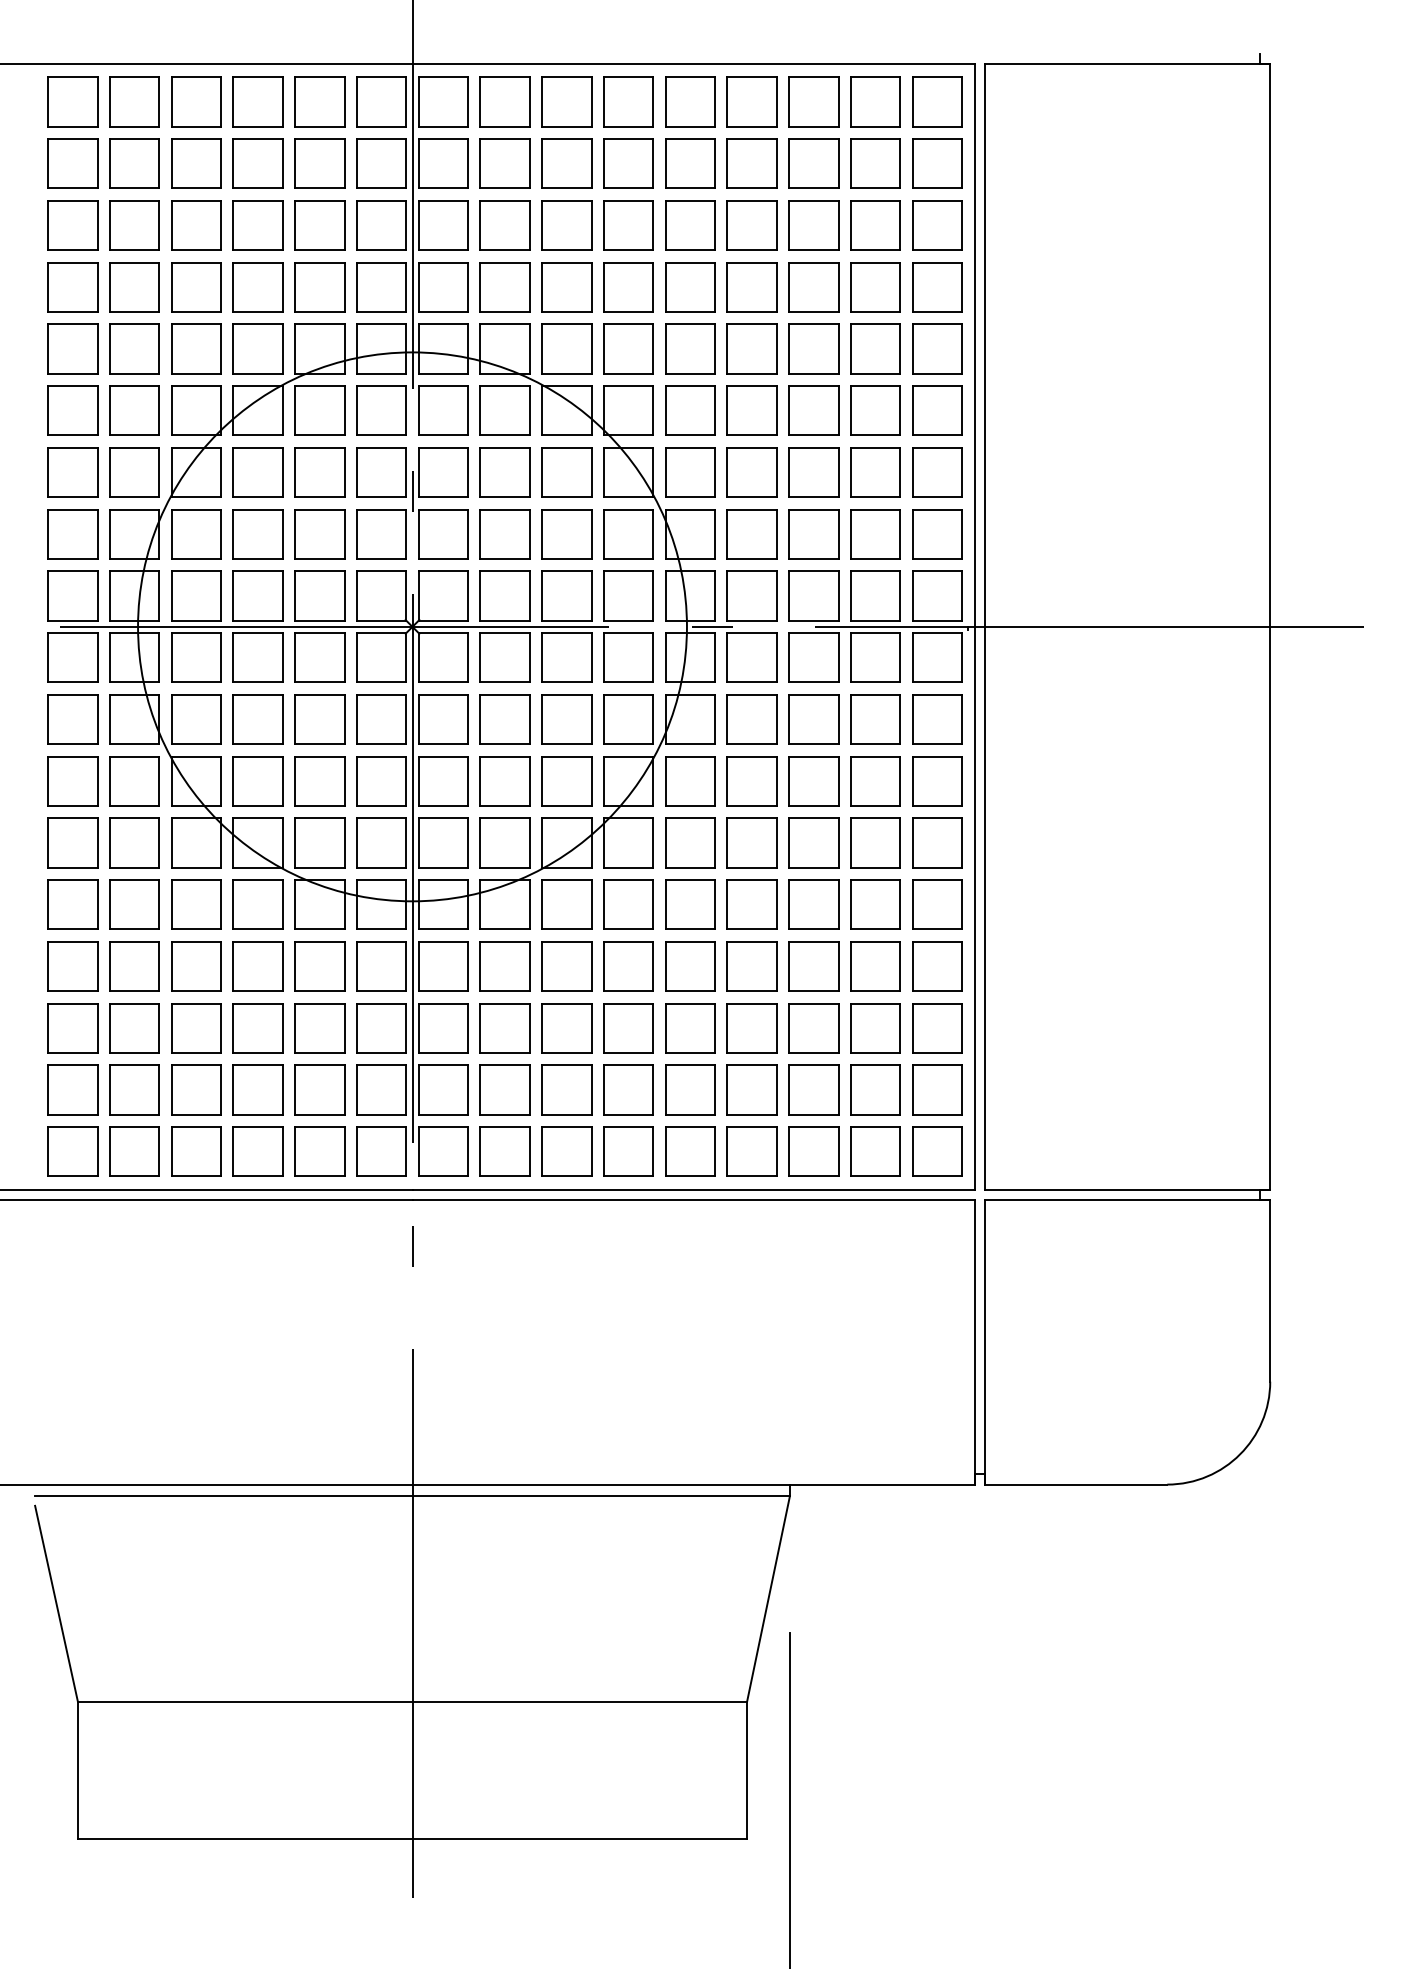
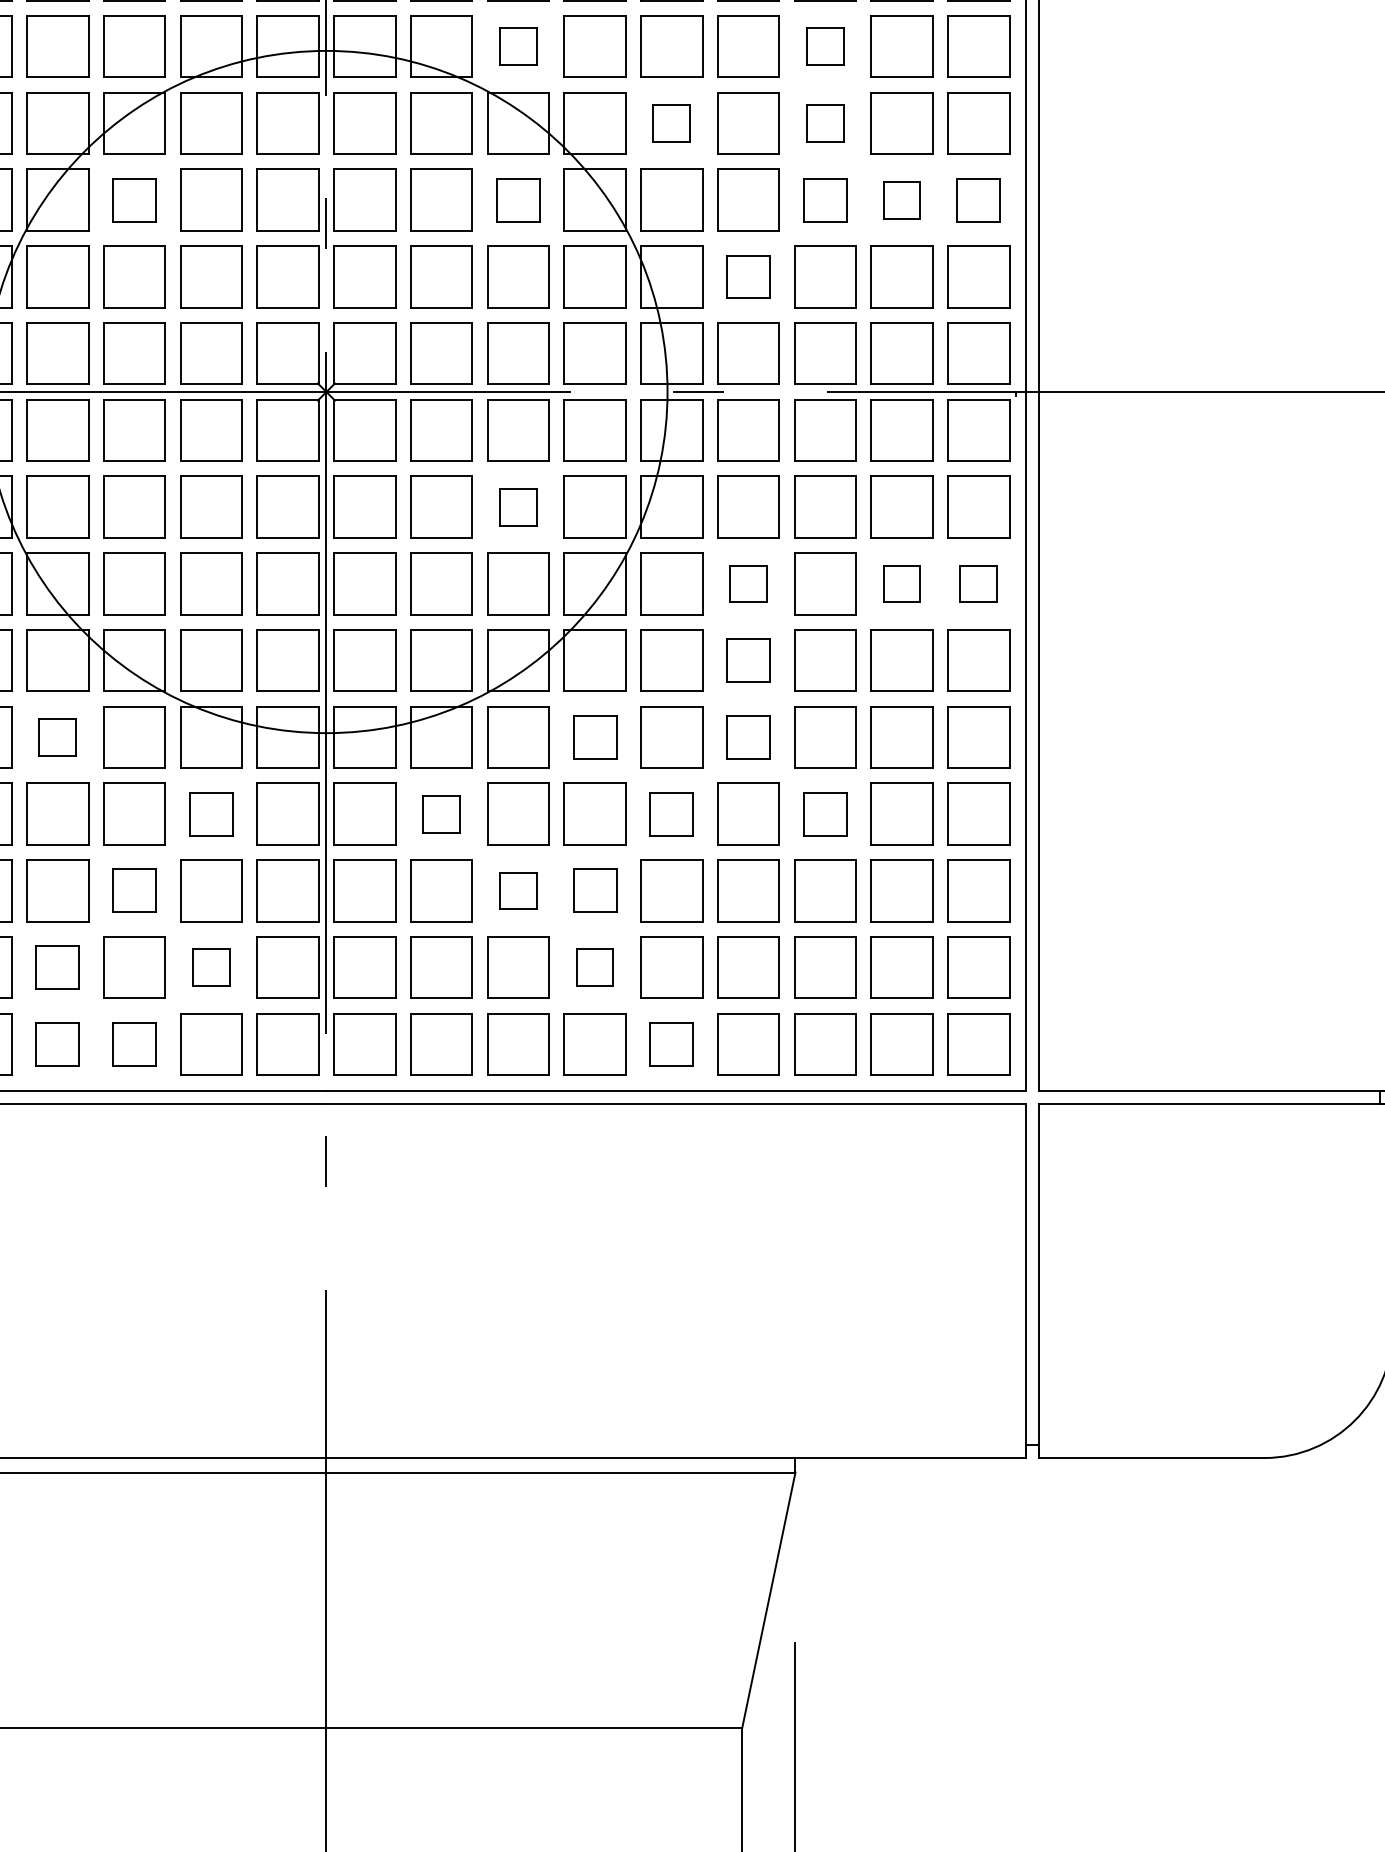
part: (566, 348) -> (517, 46), size x0.6
part: (813, 348) -> (824, 46), size x0.6
part: (690, 410) -> (671, 123), size x0.6
part: (813, 410) -> (824, 123), size x0.6
part: (257, 472) -> (133, 200), size x0.7
part: (566, 472) -> (517, 200), size x0.7
part: (813, 472) -> (824, 200), size x0.7
part: (875, 472) -> (901, 200), size x0.6
part: (937, 472) -> (978, 200), size x0.7
part: (751, 534) -> (747, 277), size x0.7
part: (566, 719) -> (517, 507), size x0.6
part: (751, 781) -> (747, 584), size x0.6
part: (875, 781) -> (901, 584), size x0.6
part: (937, 781) -> (978, 584), size x0.6
part: (751, 842) -> (747, 660), size x0.7
part: (196, 904) -> (57, 737), size x0.6
part: (628, 904) -> (594, 737), size x0.7
part: (751, 904) -> (747, 737), size x0.7
part: (319, 966) -> (210, 814), size x0.7
part: (504, 966) -> (440, 814), size x0.6
part: (690, 966) -> (671, 814), size x0.7
part: (813, 966) -> (824, 814), size x0.7
part: (257, 1028) -> (133, 891), size x0.7
part: (566, 1028) -> (517, 891), size x0.6
part: (628, 1028) -> (594, 891), size x0.7
part: (196, 1089) -> (57, 966), size x0.7
part: (319, 1089) -> (210, 966), size x0.6
part: (628, 1089) -> (594, 966), size x0.6
part: (196, 1151) -> (57, 1044), size x0.7
part: (257, 1151) -> (133, 1044), size x0.7
part: (690, 1151) -> (671, 1044), size x0.7

